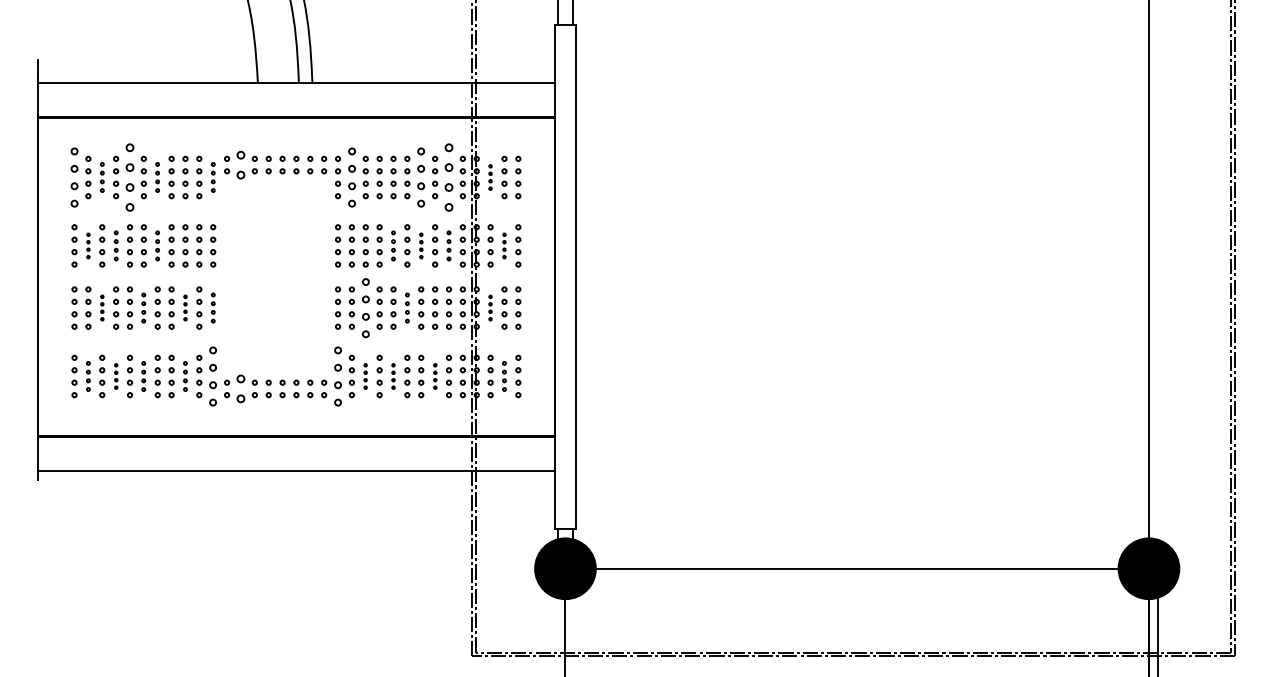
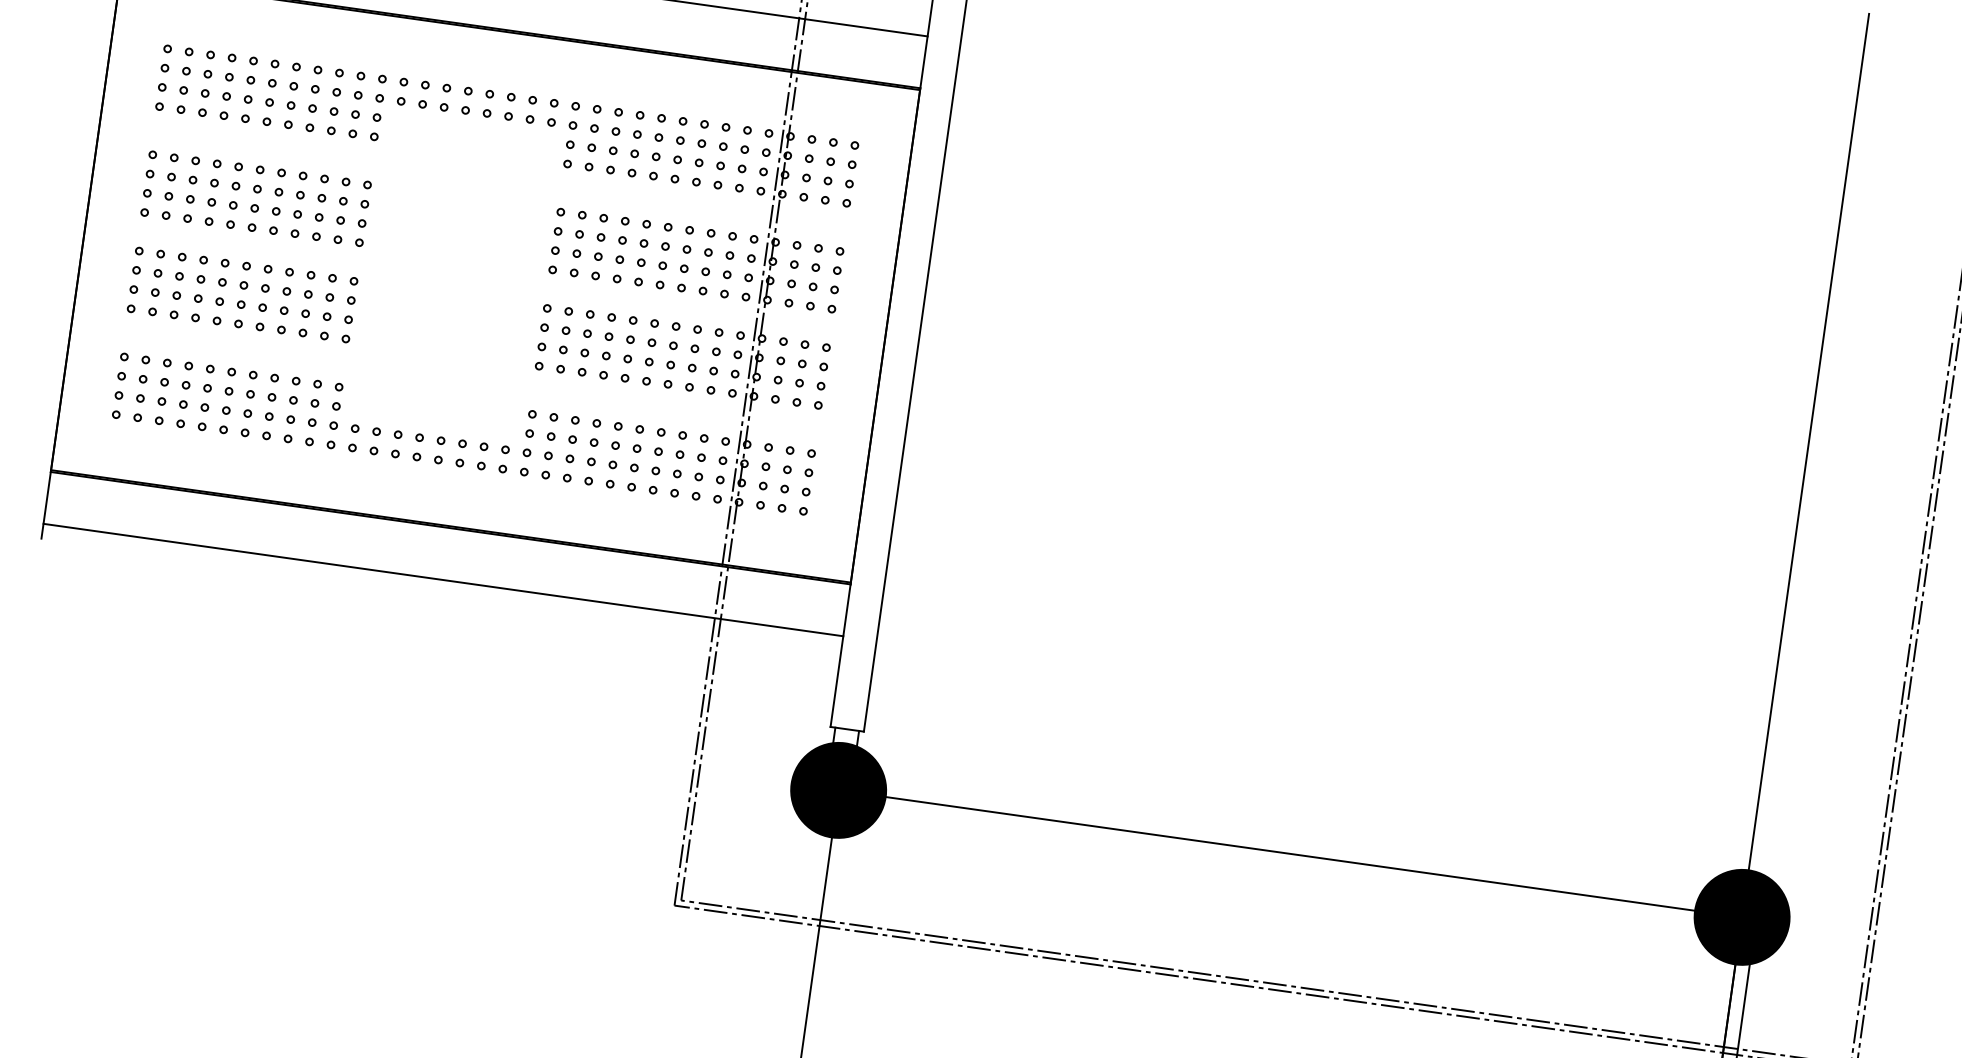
part: (240, 164) -> (423, 93), size x0.62
part: (74, 177) -> (163, 77), size x0.71
part: (102, 177) -> (206, 83), size x1.43
part: (129, 177) -> (248, 89), size x0.62
part: (157, 177) -> (292, 95), size x1.43
part: (213, 177) -> (378, 107), size x1.43
part: (351, 177) -> (592, 137), size x0.71
part: (421, 177) -> (700, 153), size x0.71
part: (448, 177) -> (742, 159), size x0.62
part: (490, 177) -> (807, 168), size x1.67
part: (88, 245) -> (170, 186), size x1.67
part: (116, 245) -> (213, 192), size x1.43
part: (157, 245) -> (277, 201), size x1.43
part: (393, 245) -> (642, 252), size x1.43
part: (421, 245) -> (686, 258), size x1.67
part: (448, 245) -> (727, 264), size x1.43
part: (504, 245) -> (814, 276), size x1.67
part: (102, 307) -> (178, 285), size x1.67
part: (143, 307) -> (242, 294), size x1.43
part: (185, 307) -> (307, 303), size x1.67
part: (213, 307) -> (350, 309), size x1.43
part: (365, 307) -> (585, 342), size x0.71
part: (407, 307) -> (650, 351), size x1.43
part: (490, 307) -> (779, 369), size x1.67
part: (88, 376) -> (141, 388), size x1.43
part: (116, 376) -> (185, 394), size x1.67
part: (143, 376) -> (227, 400), size x1.43
part: (185, 376) -> (292, 410), size x1.43
part: (213, 376) -> (335, 416), size x0.71
part: (337, 376) -> (527, 443), size x0.71
part: (365, 376) -> (570, 449), size x1.67
part: (393, 376) -> (614, 455), size x1.67
part: (435, 376) -> (679, 464), size x1.67
part: (504, 376) -> (786, 479), size x1.43
part: (240, 388) -> (374, 440), size x0.62

